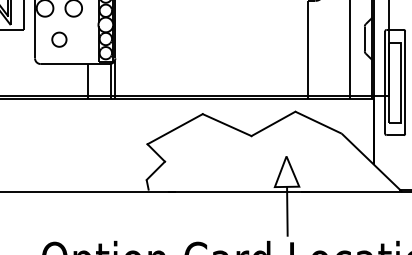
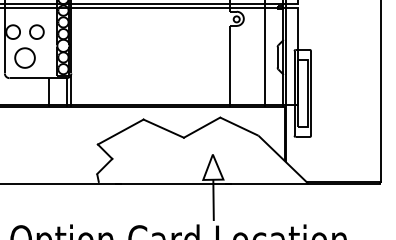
part: (58, 39) -> (24, 57), size x1.67

